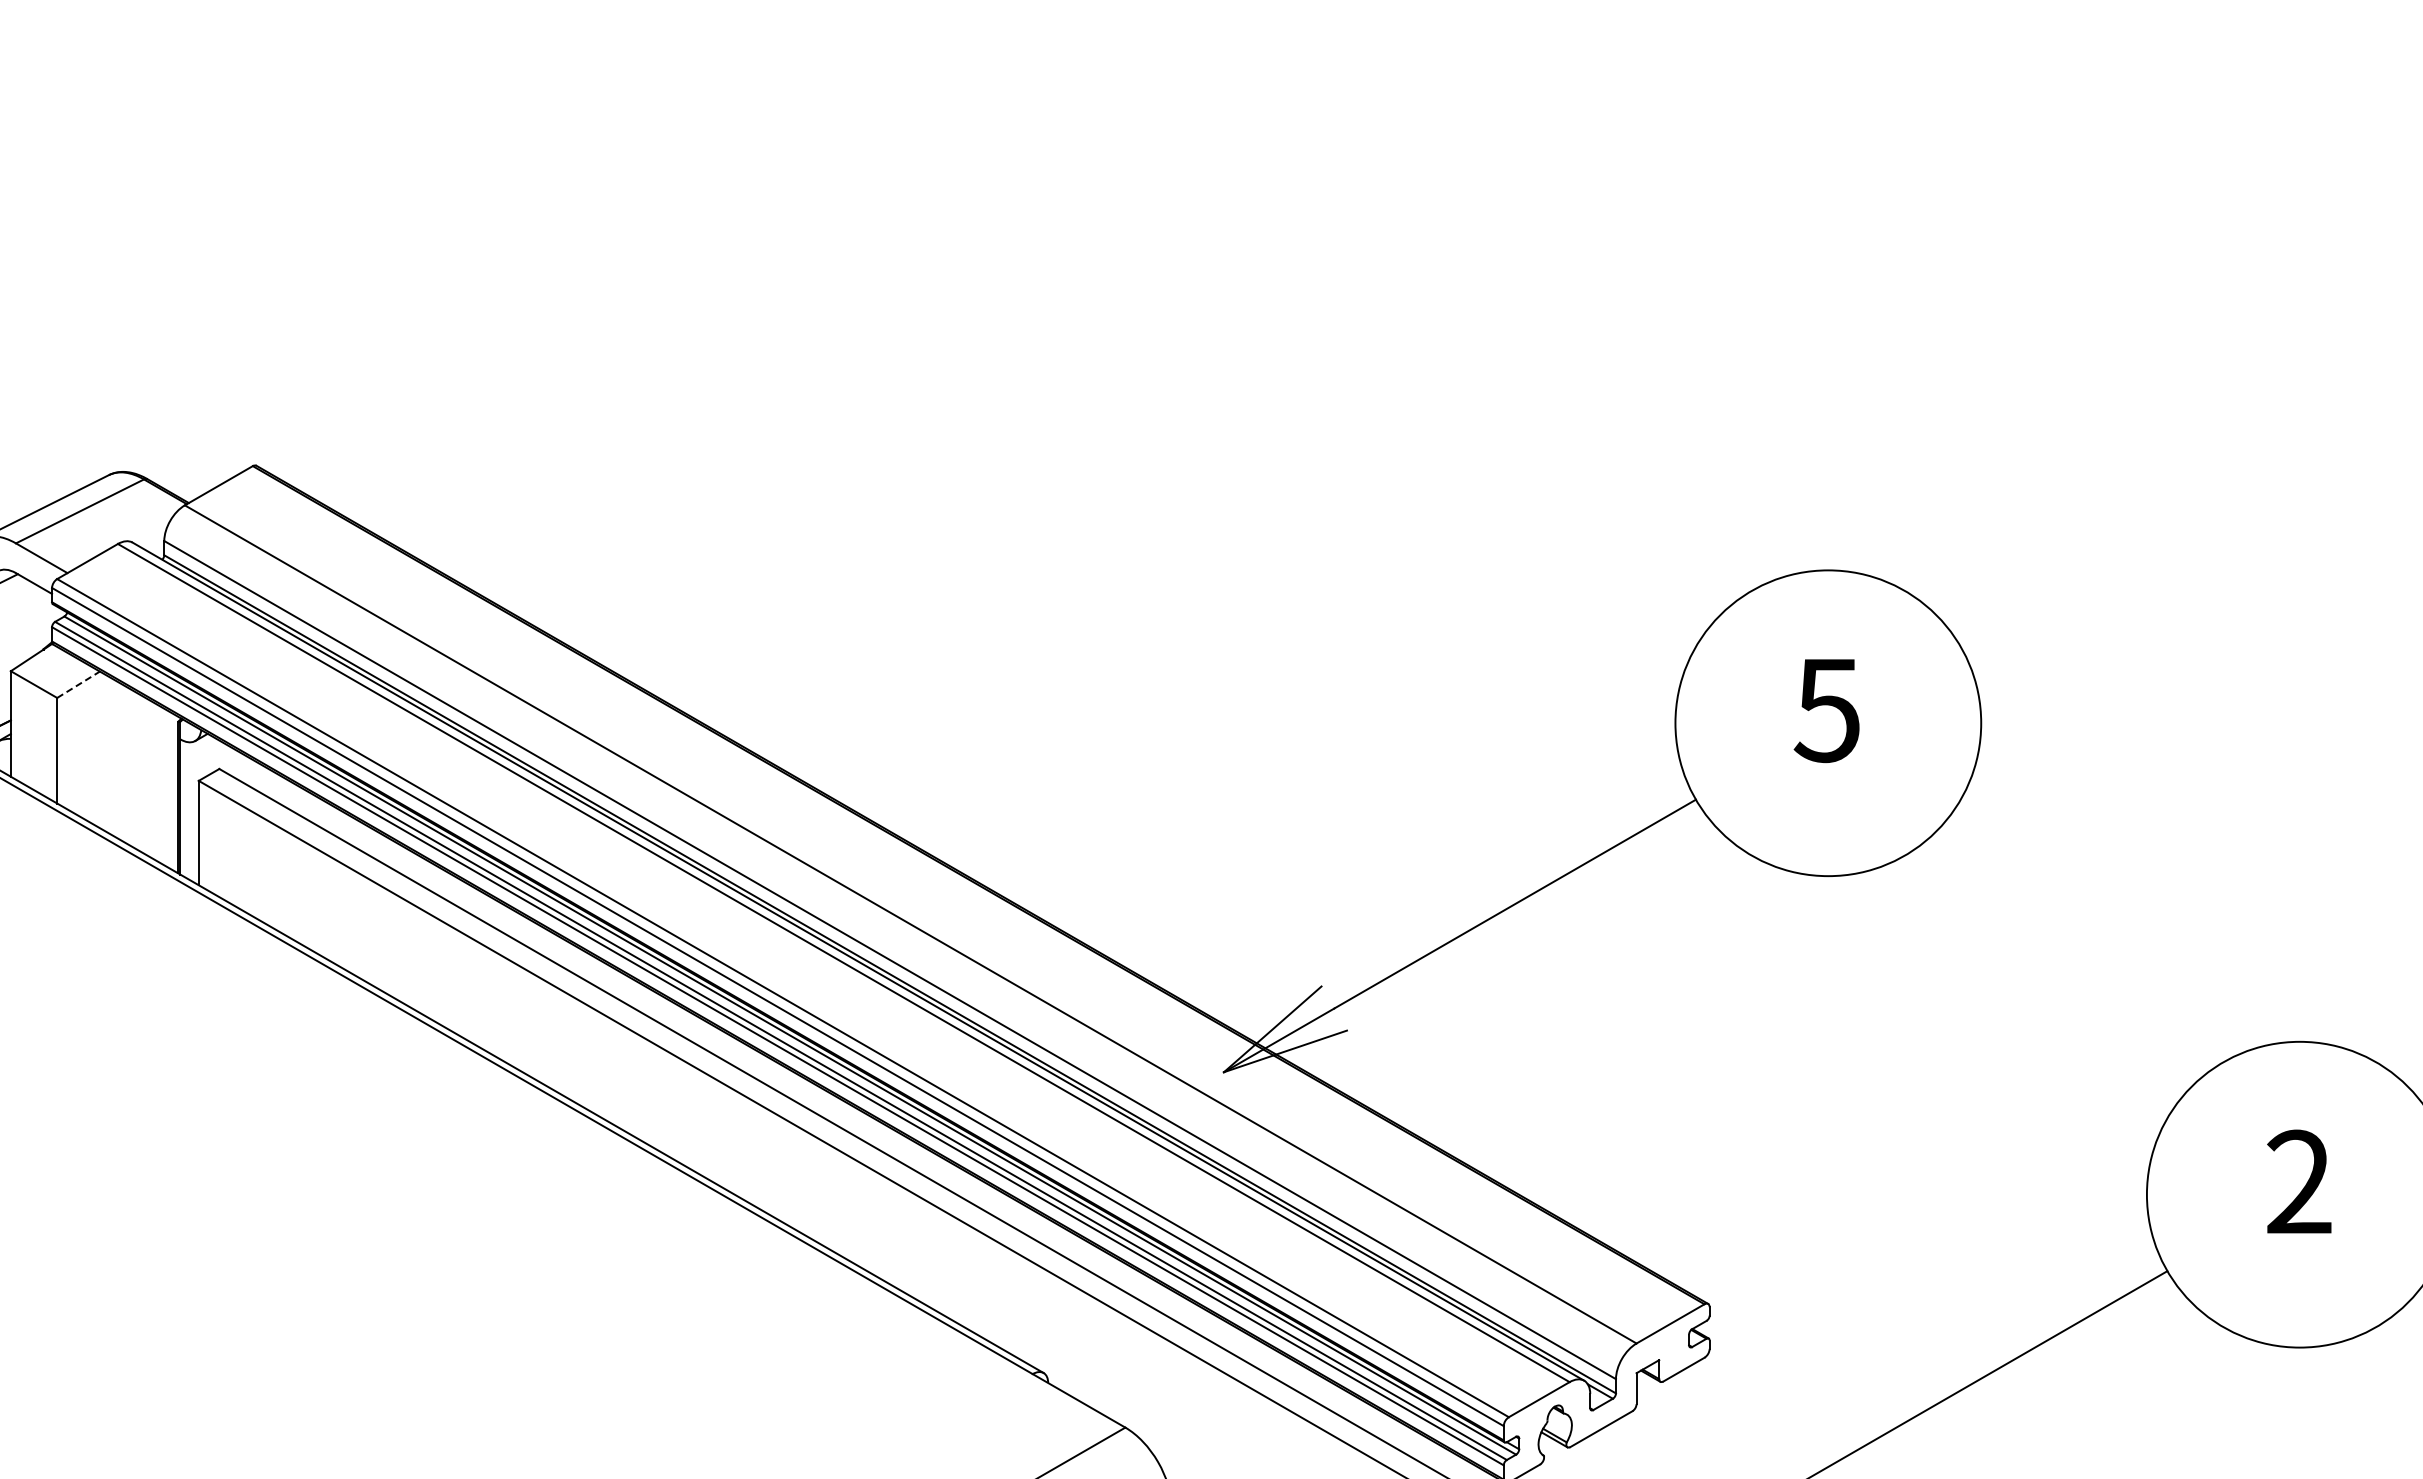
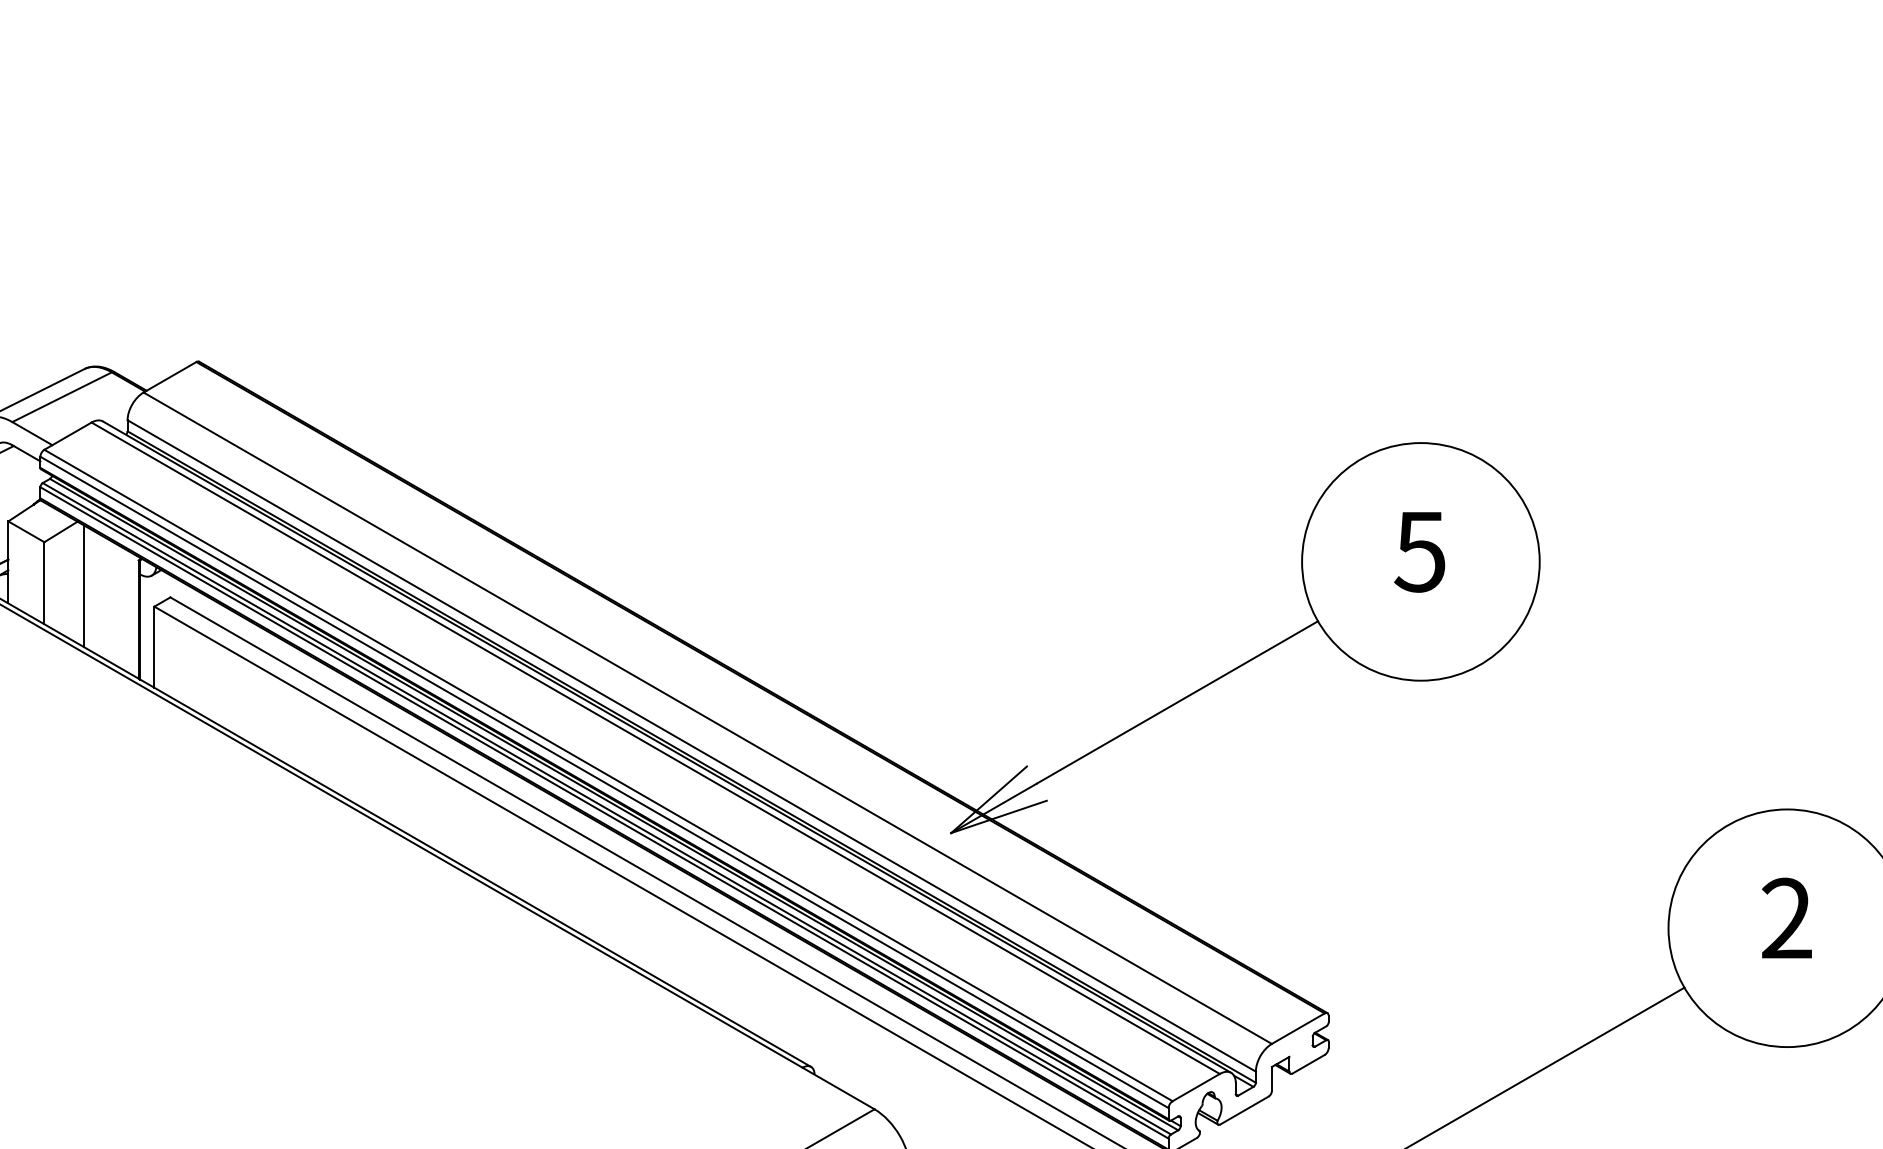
line: (78, 684) -> (60, 531), dashed -> solid
line: (108, 754) -> (84, 586), added

